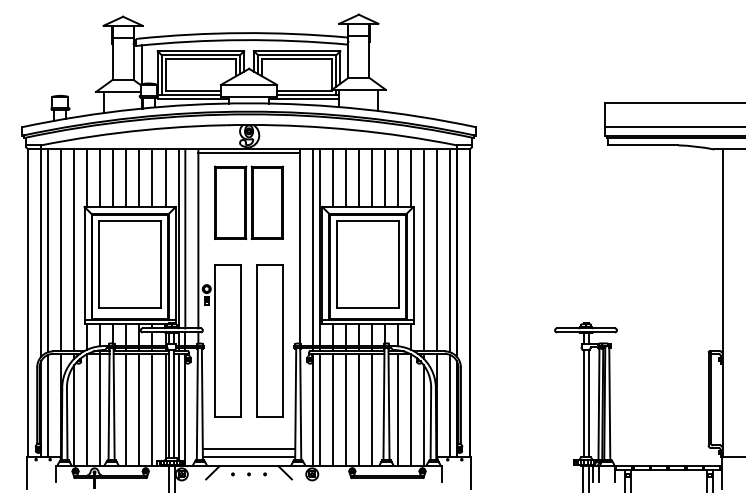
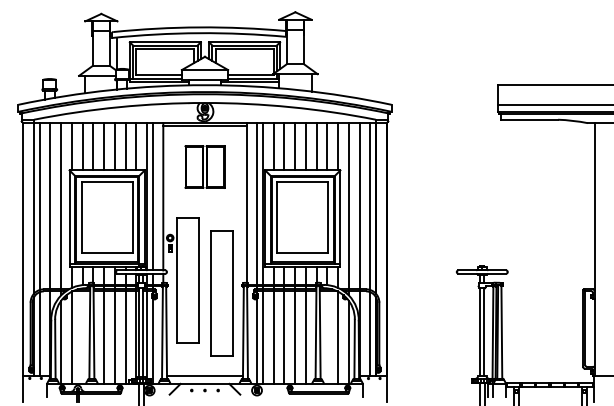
part: (248, 202) -> (204, 166), size x0.7
part: (269, 340) -> (221, 293), moved
line: (100, 408) -> (82, 336), removed
line: (397, 409) -> (327, 337), removed
line: (248, 448) -> (204, 369), removed

